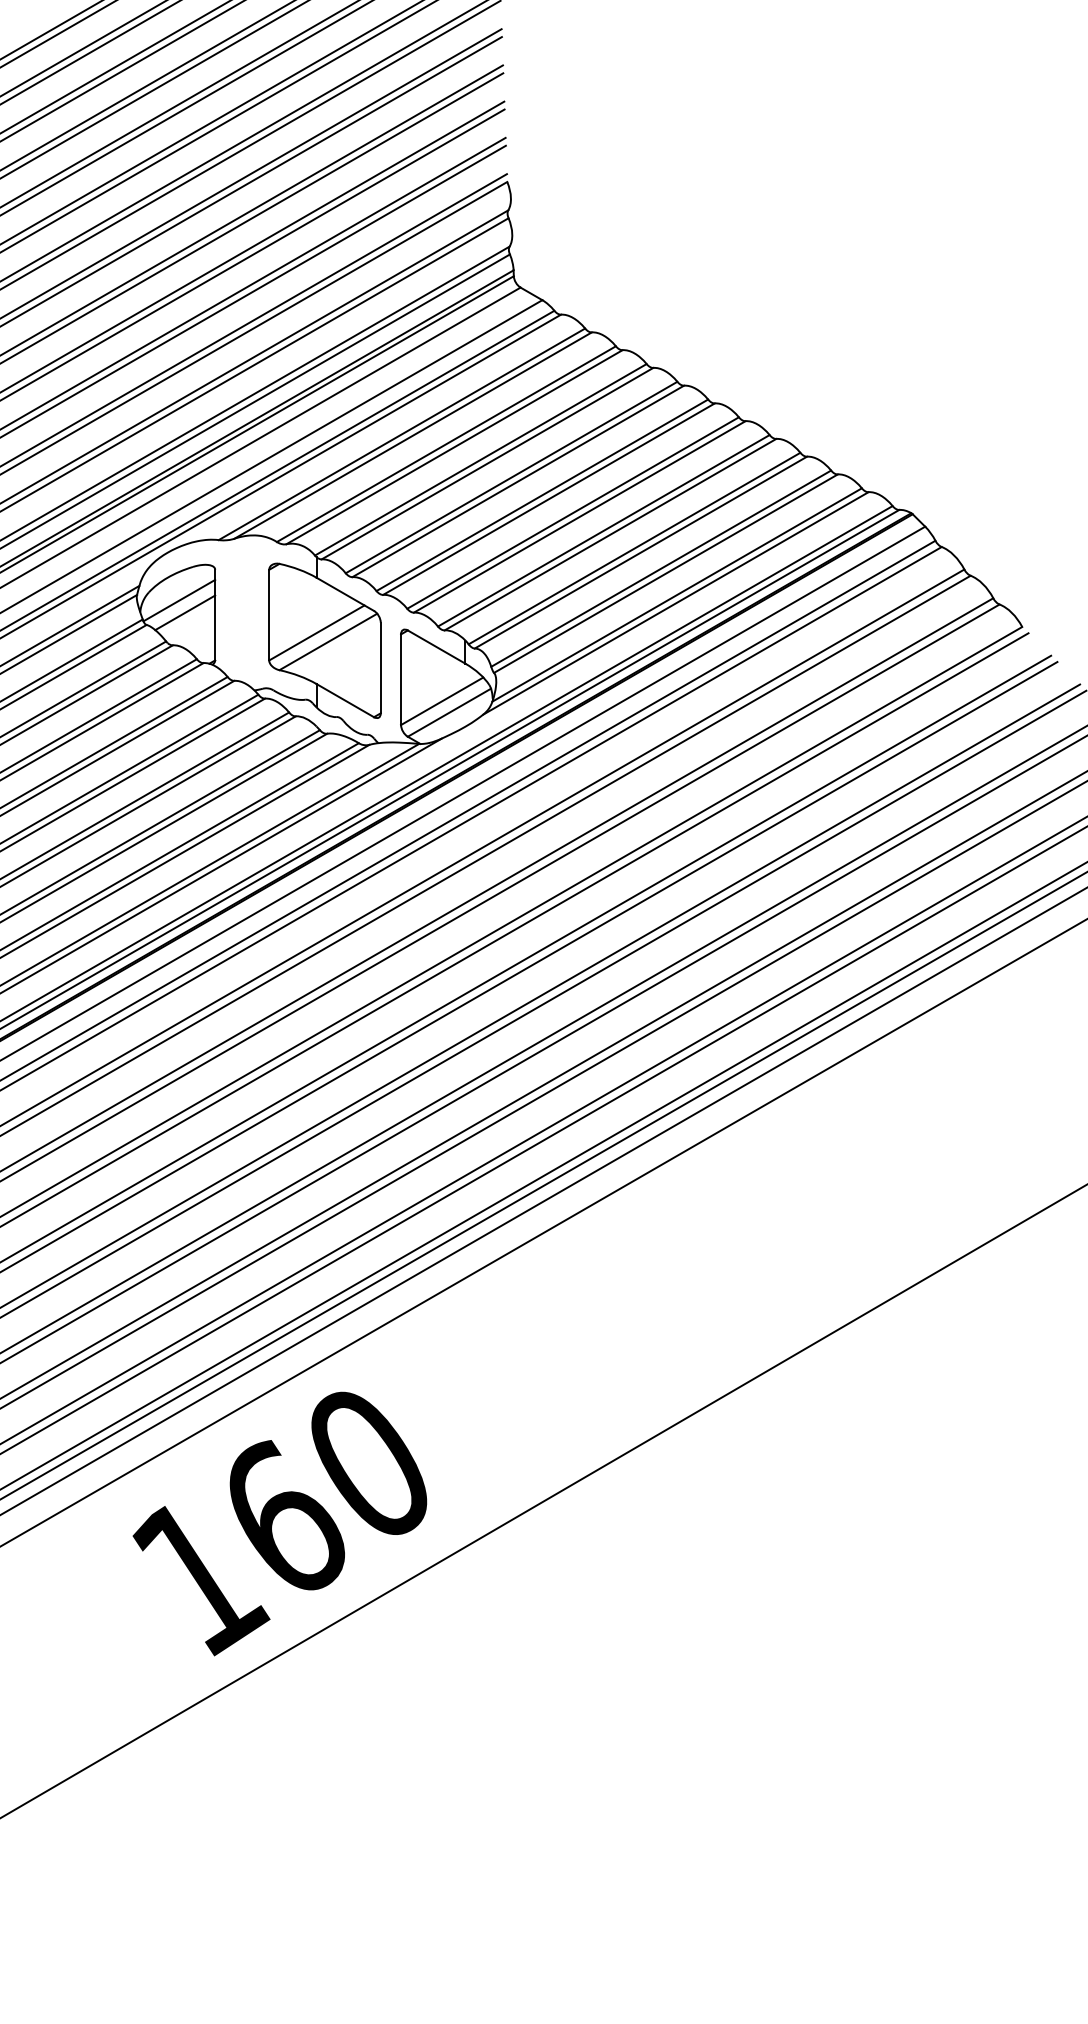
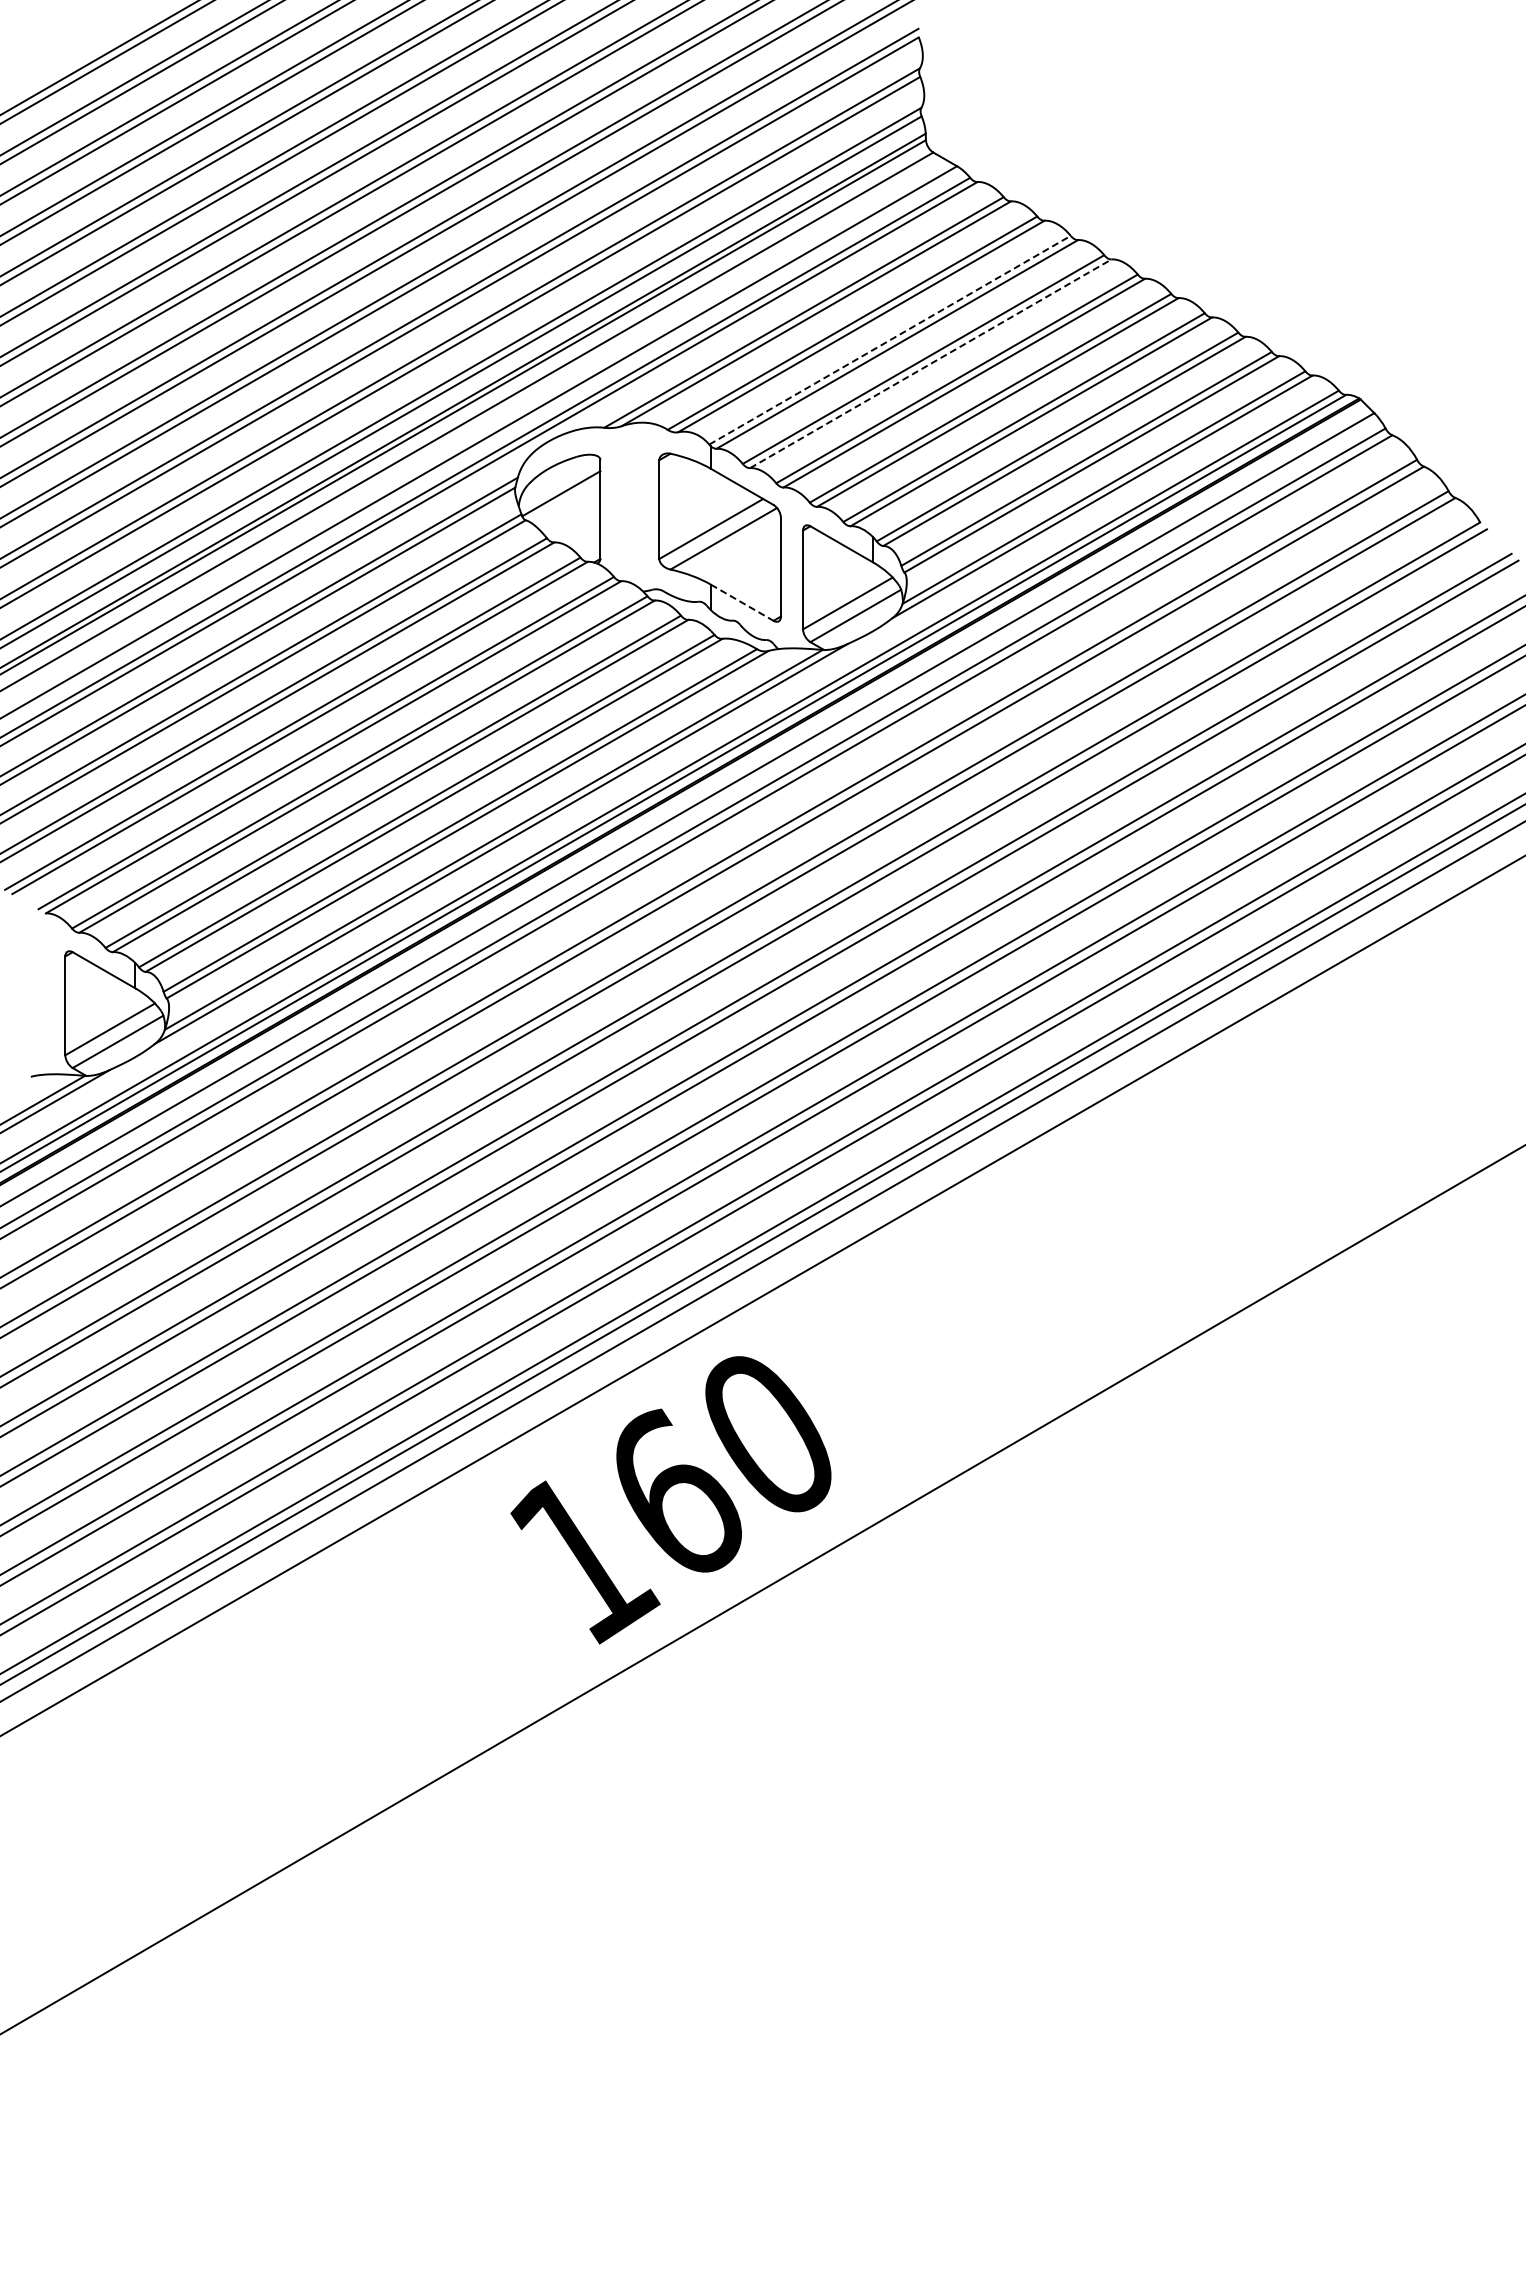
line: (481, 460) -> (890, 340), solid -> dashed
line: (517, 481) -> (930, 363), solid -> dashed
line: (184, 612) -> (567, 506), removed
line: (345, 700) -> (742, 602), solid -> dashed

